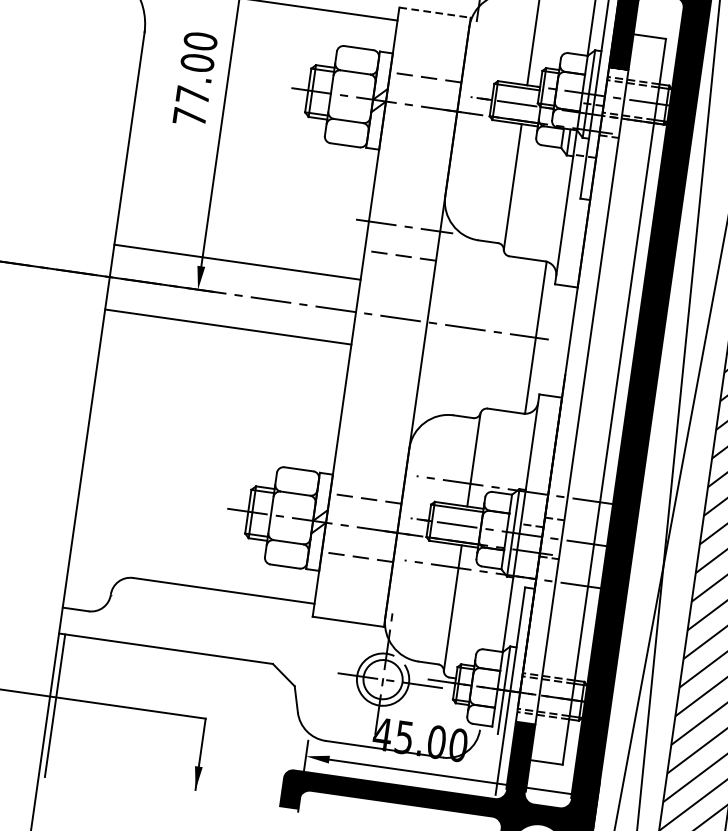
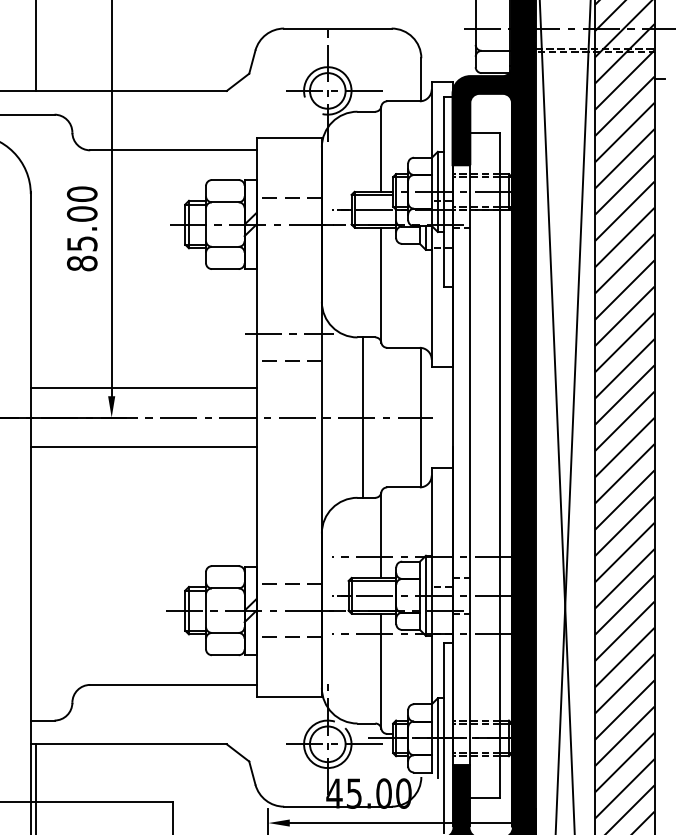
line: (435, 12) -> (289, 138), dashed -> solid
text: (190, 105) -> (81, 253), 77.00 -> 85.00
line: (472, 328) -> (363, 417), added

